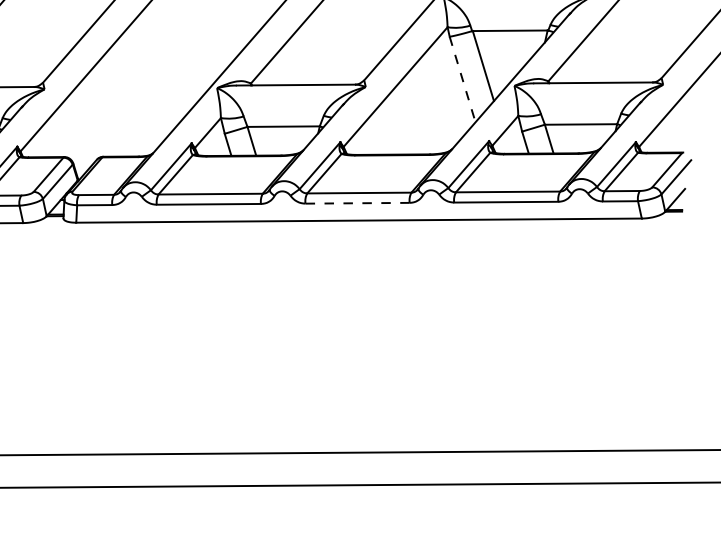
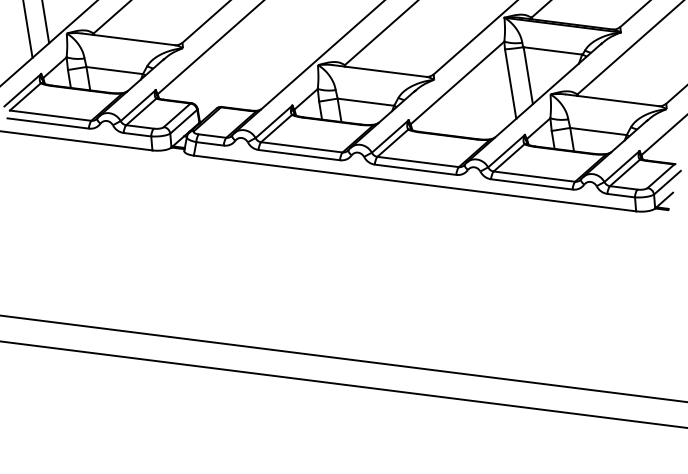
line: (462, 80) -> (510, 84), dashed -> solid
line: (357, 202) -> (415, 169), dashed -> solid

